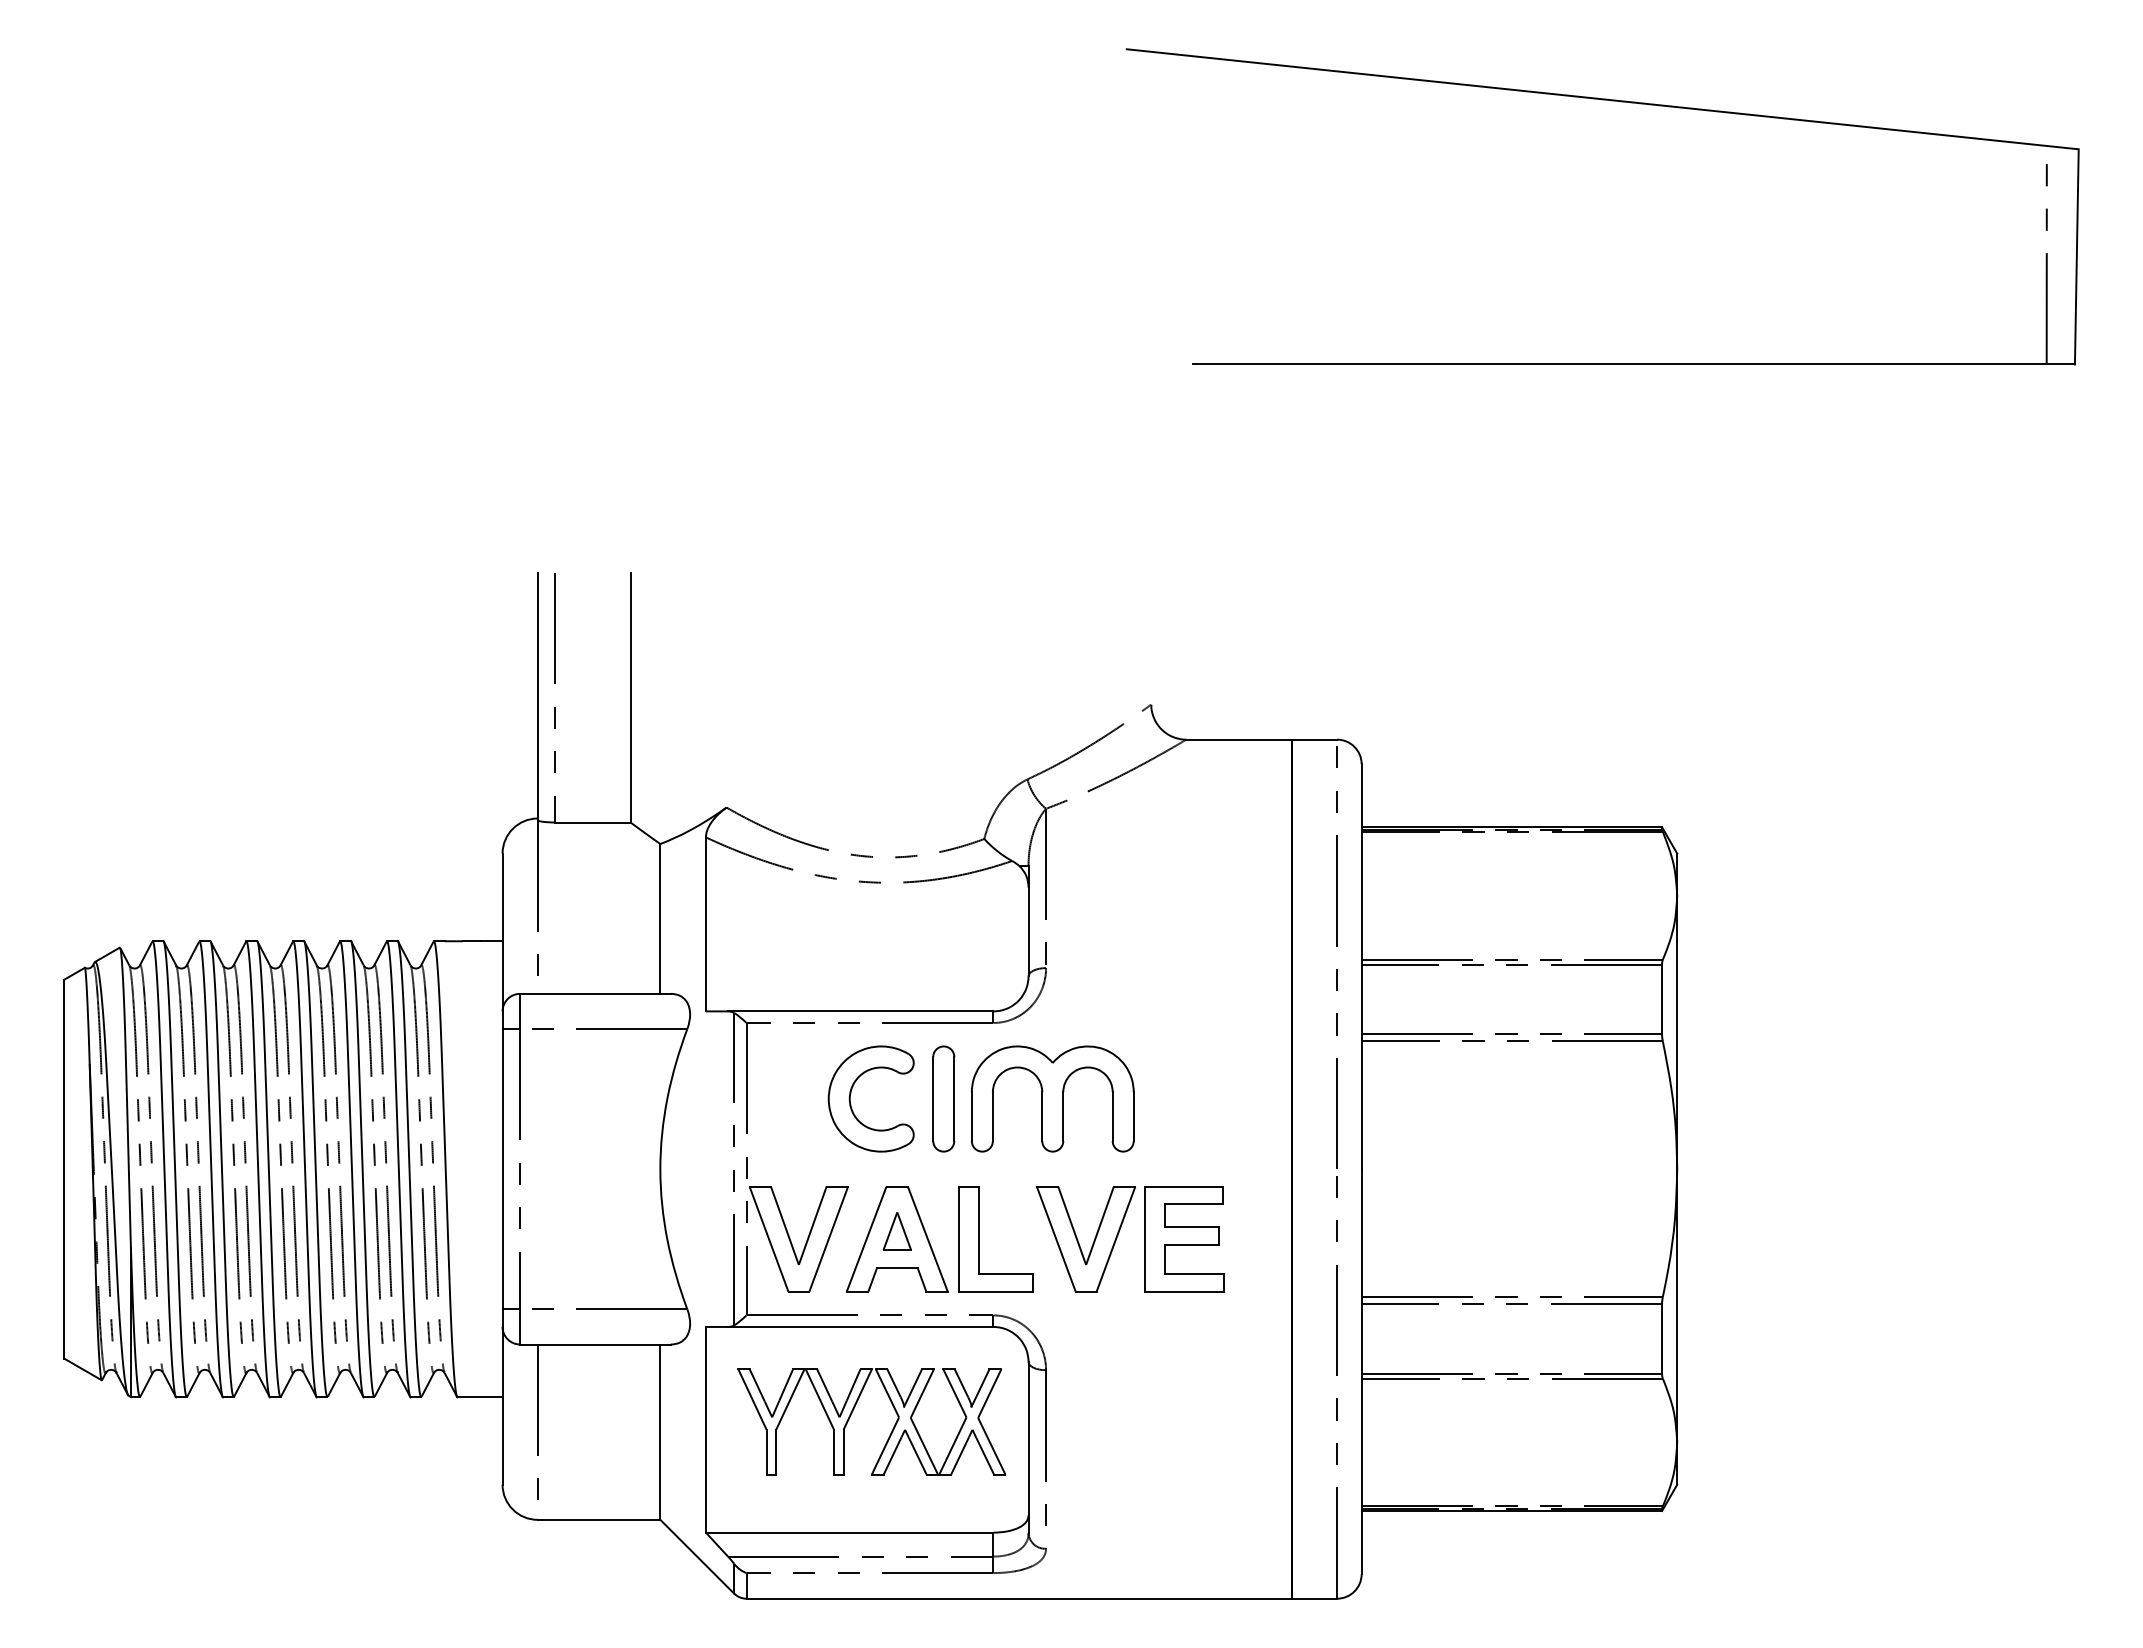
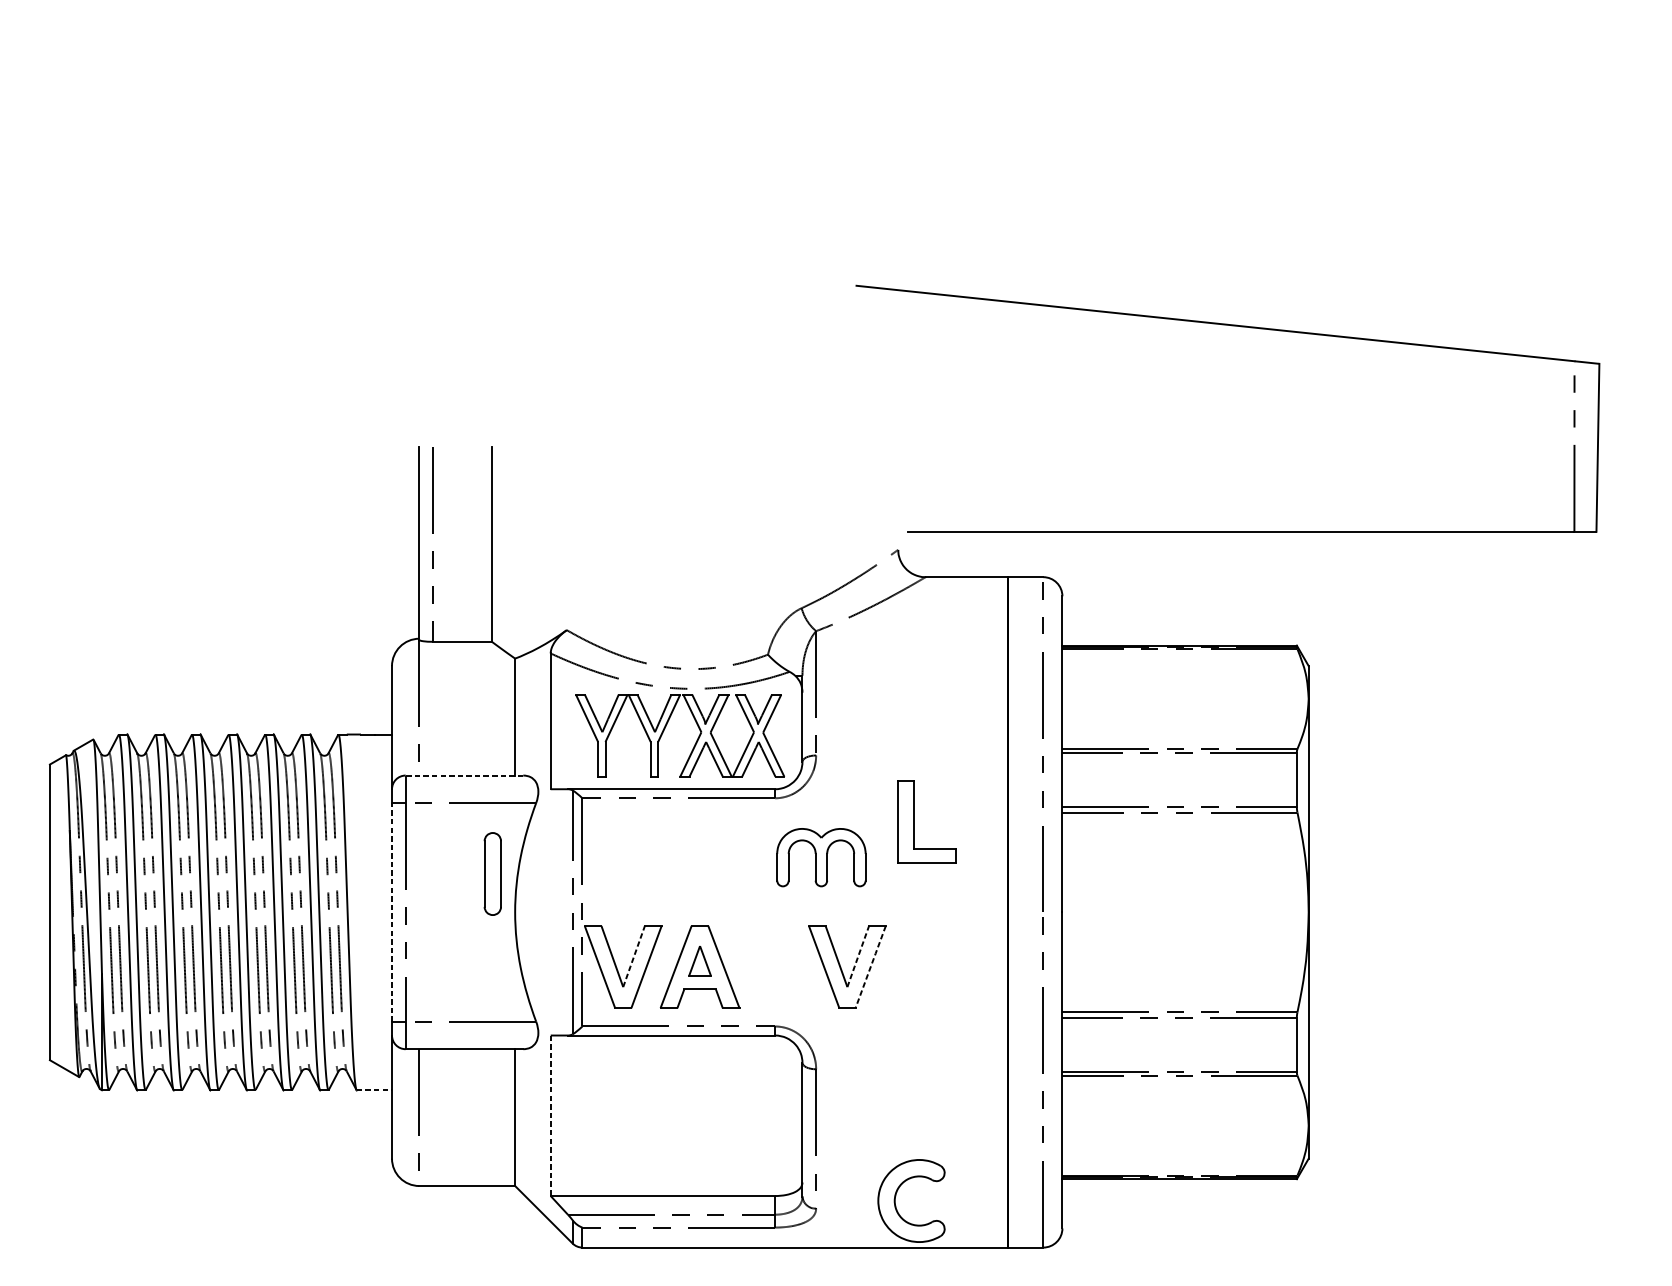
part: (1611, 101) -> (1234, 326), moved
line: (594, 993) -> (463, 775), solid -> dashed
part: (851, 1094) -> (896, 1197), moved
part: (943, 1098) -> (492, 873), moved
part: (1052, 1098) -> (821, 857), size x0.7
line: (502, 1168) -> (391, 911), solid -> dashed
line: (812, 1226) -> (633, 957), solid -> dashed
line: (1099, 1226) -> (857, 957), solid -> dashed
part: (979, 1239) -> (914, 822), moved
line: (1115, 1239) -> (870, 967), solid -> dashed
part: (1184, 1239) -> (924, 967), removed
line: (480, 1397) -> (374, 1090), solid -> dashed
part: (853, 1411) -> (665, 727), moved
line: (705, 1429) -> (550, 1115), solid -> dashed

